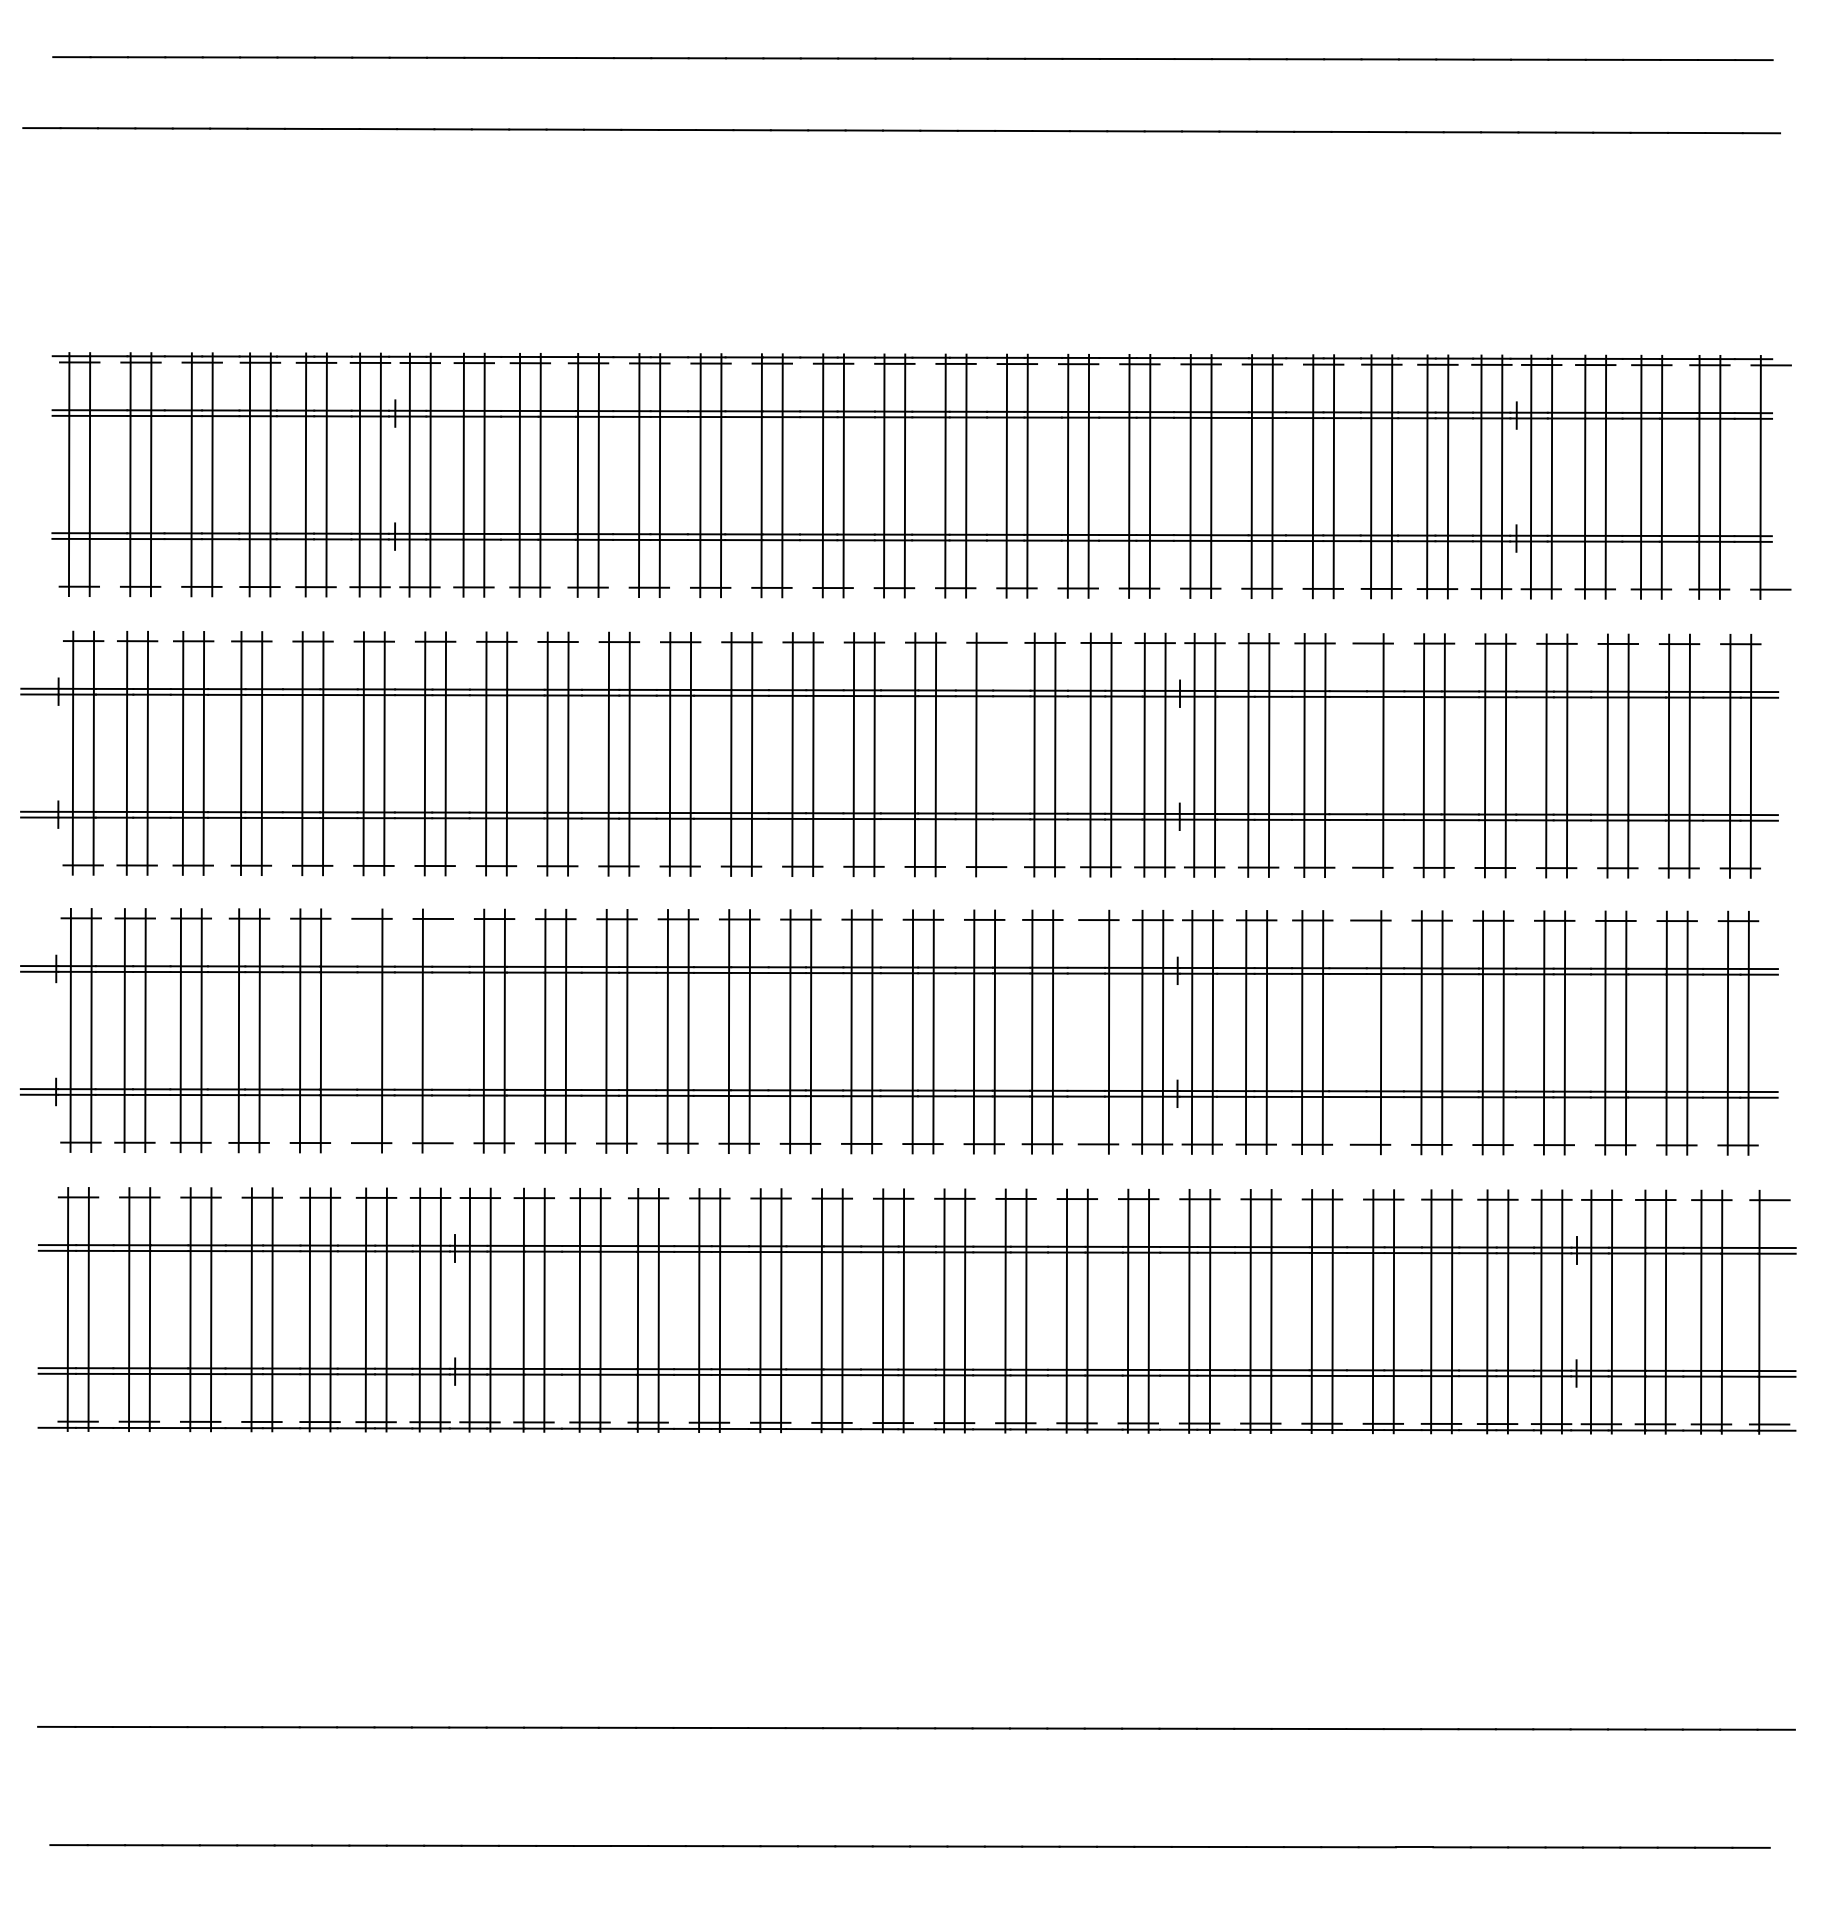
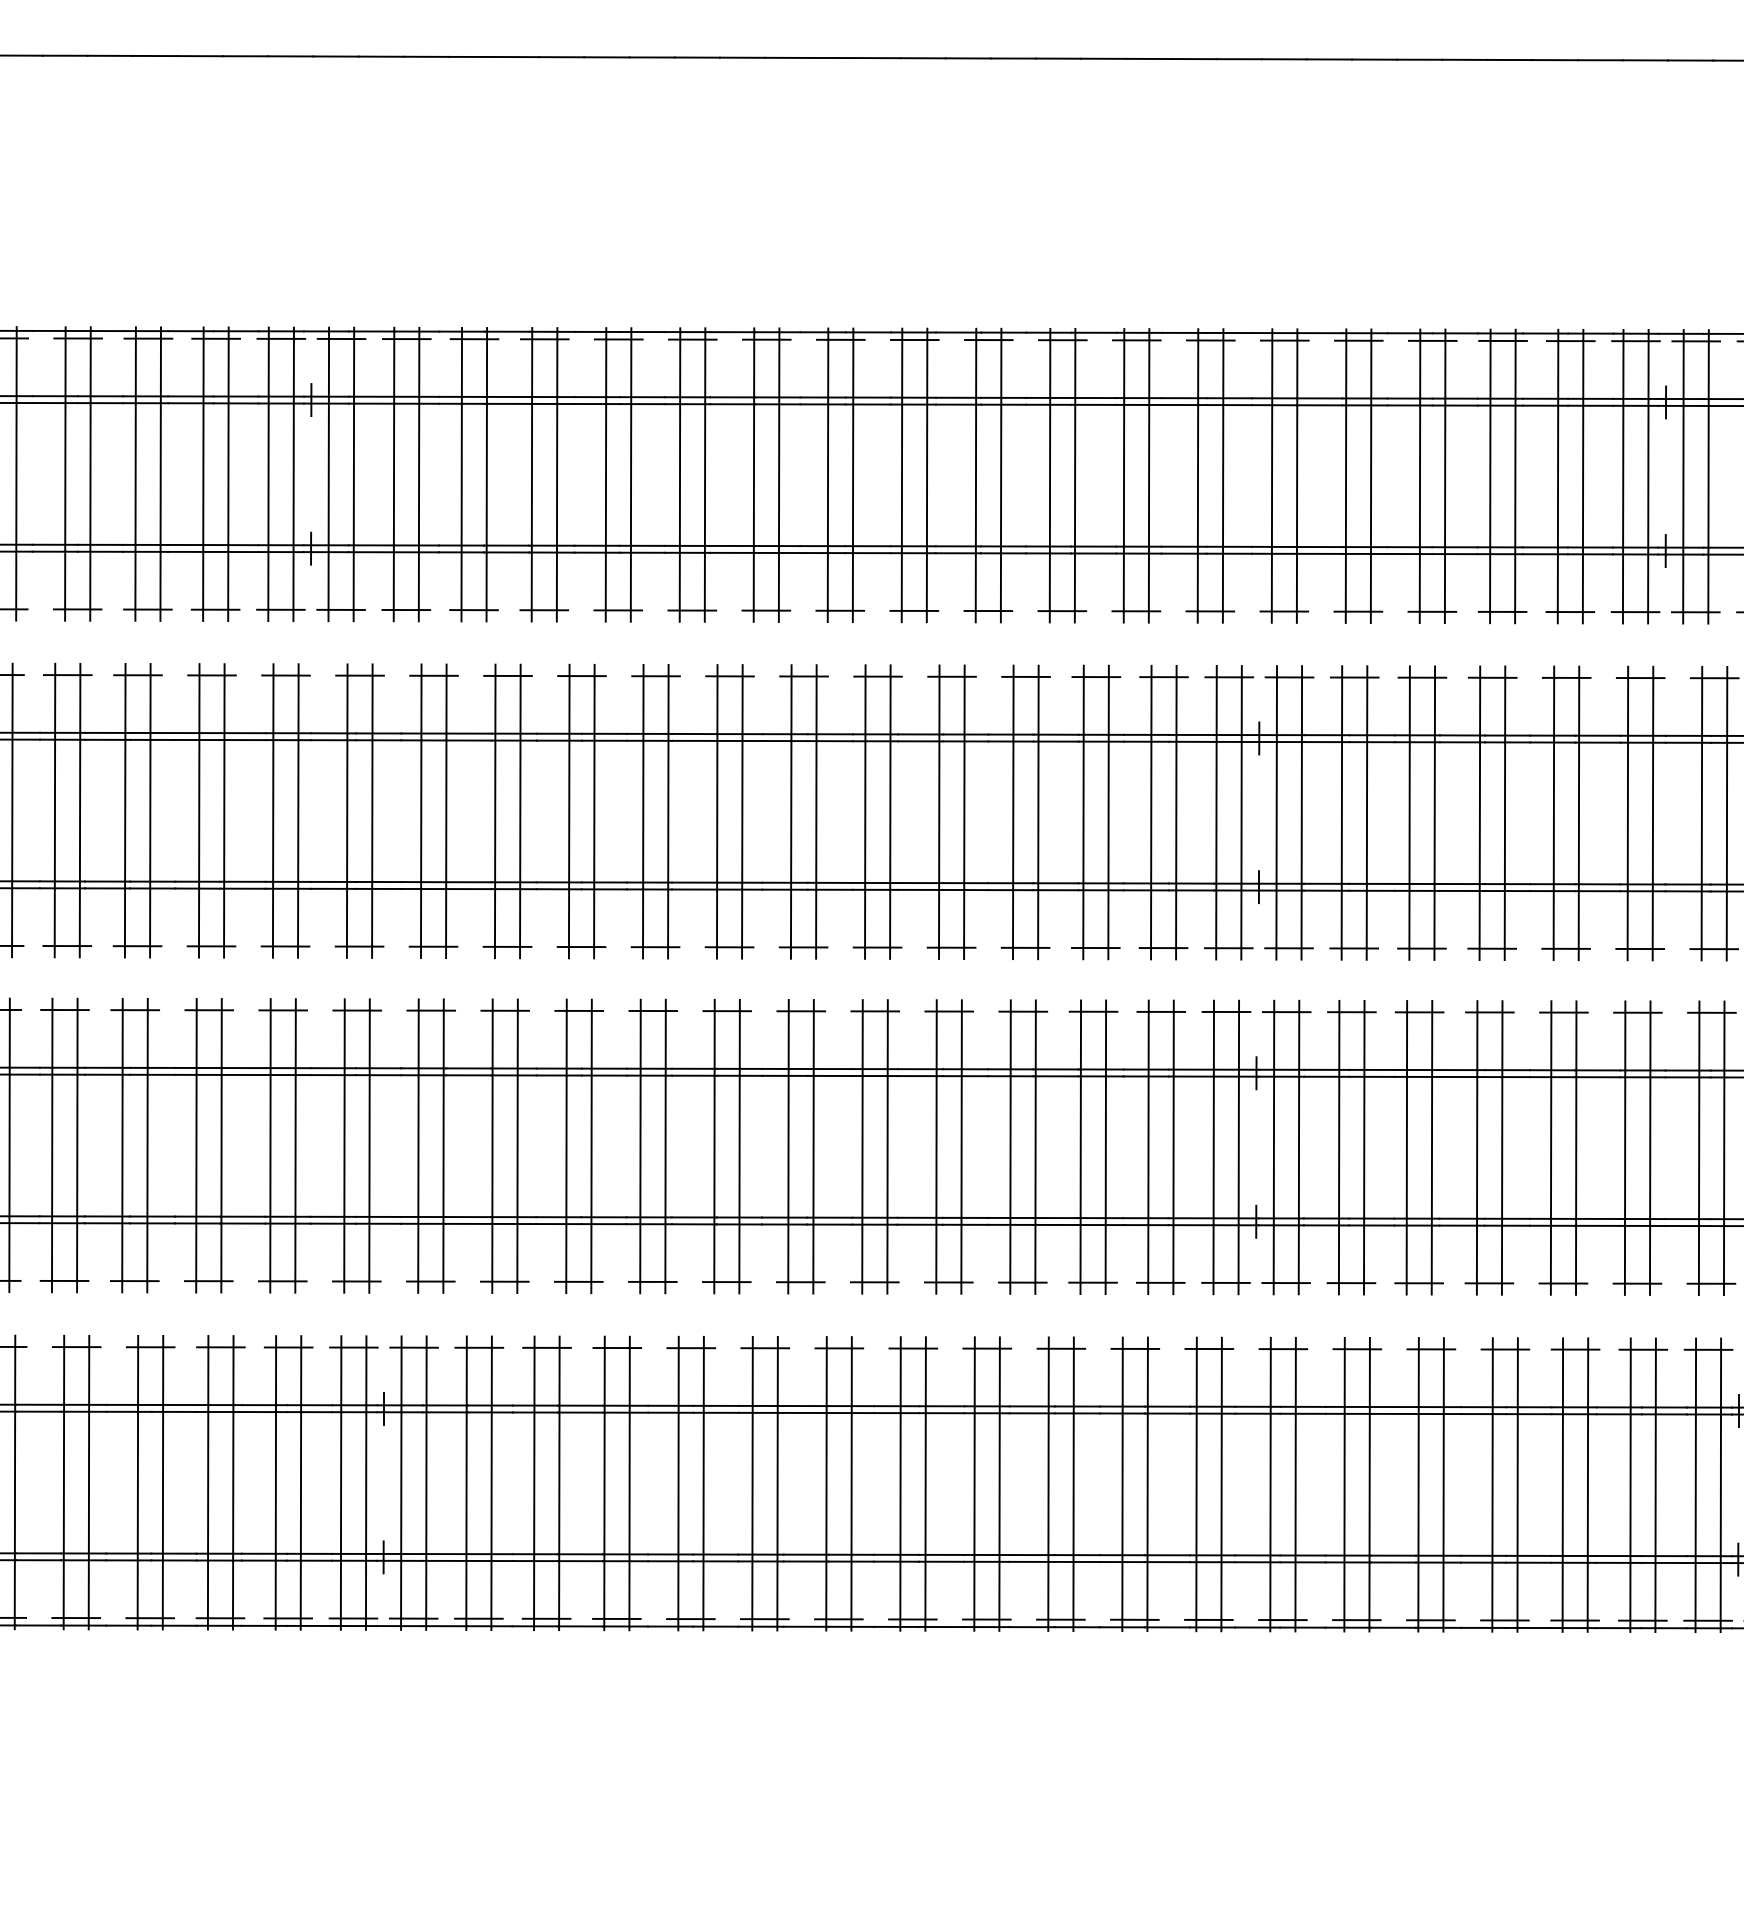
line: (996, 754) -> (1037, 811), added
line: (1362, 755) -> (1479, 813), added
line: (361, 1030) -> (270, 1145), added
line: (443, 1030) -> (369, 1145), added
line: (1088, 1031) -> (1148, 1146), added
line: (1360, 1032) -> (1477, 1147), added

